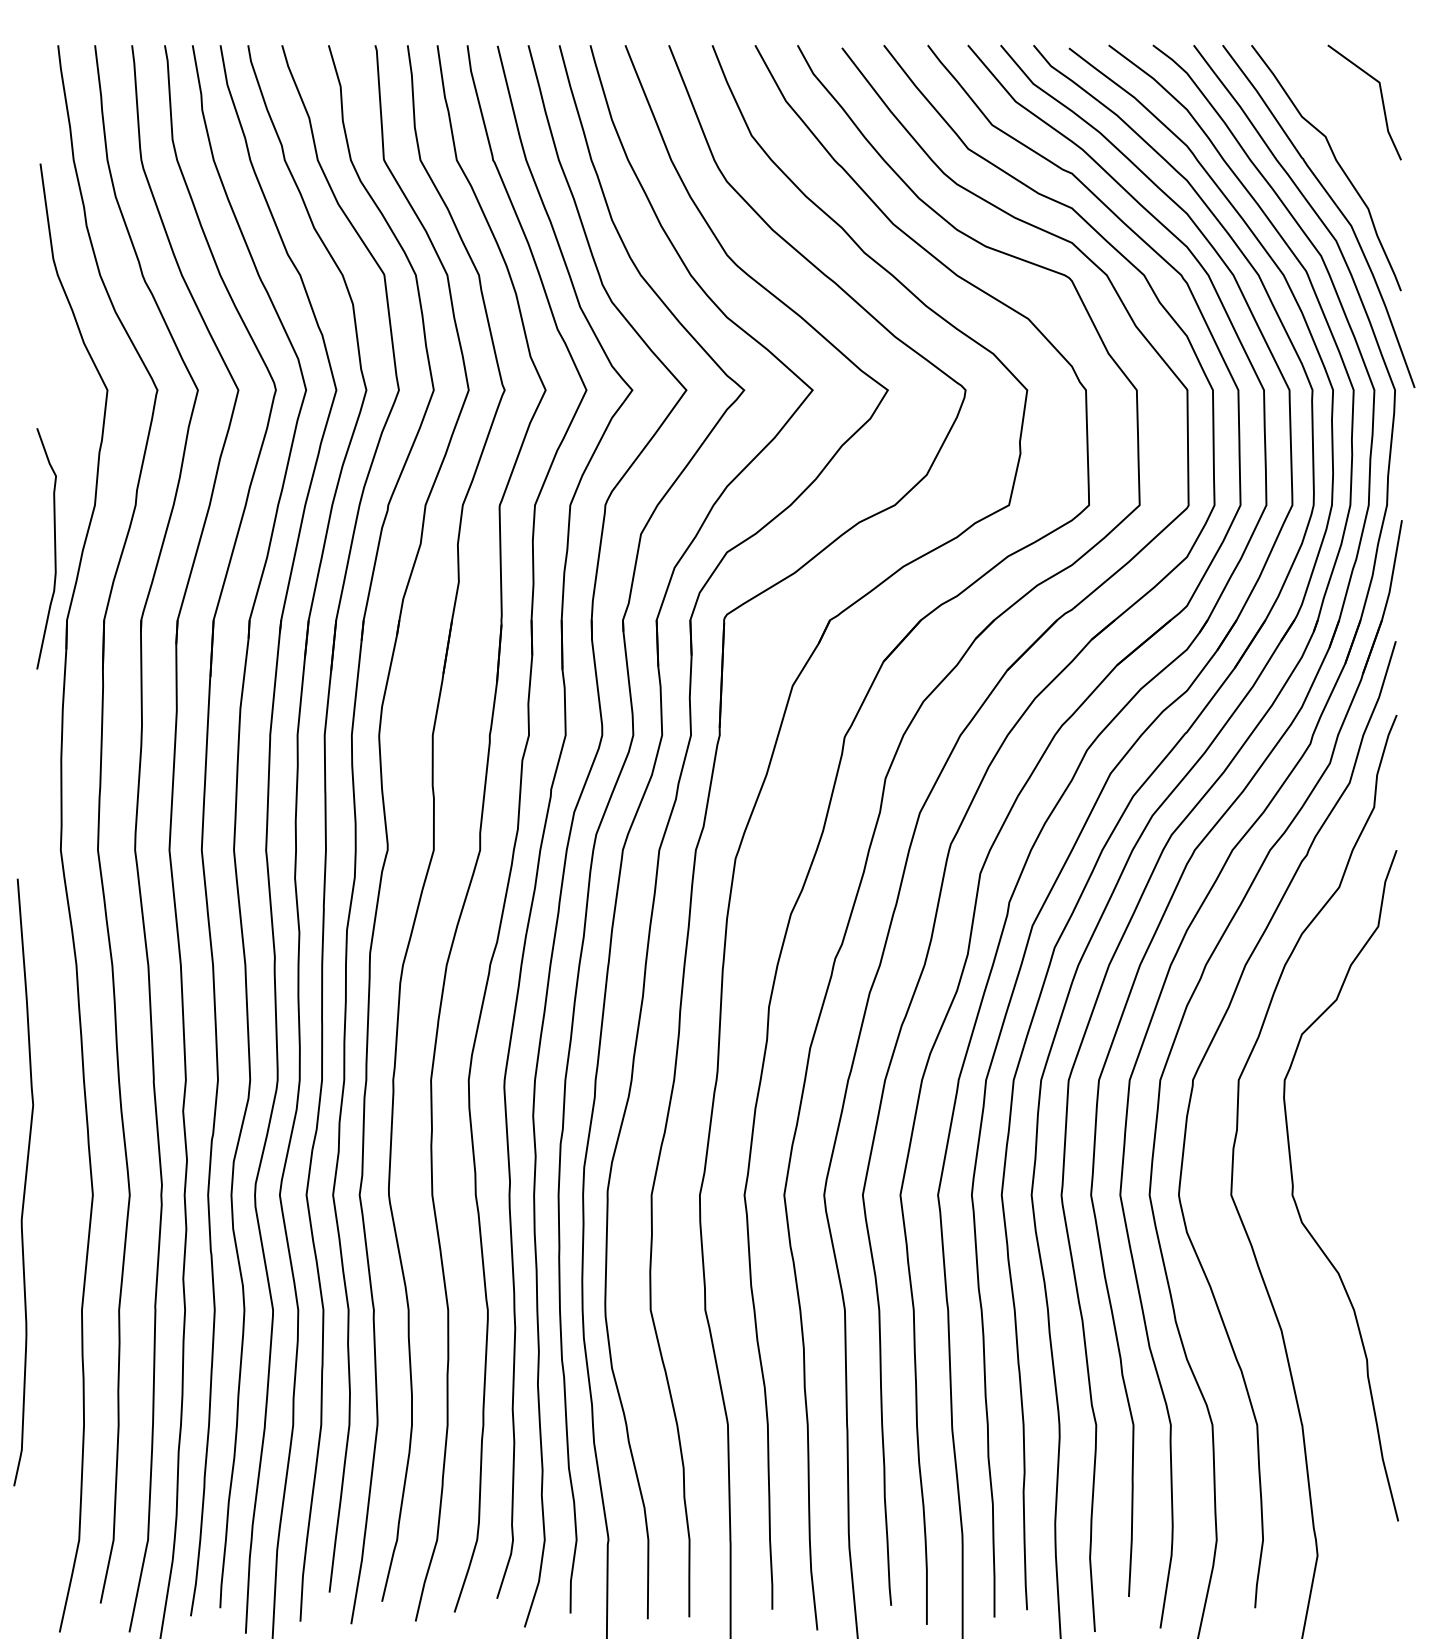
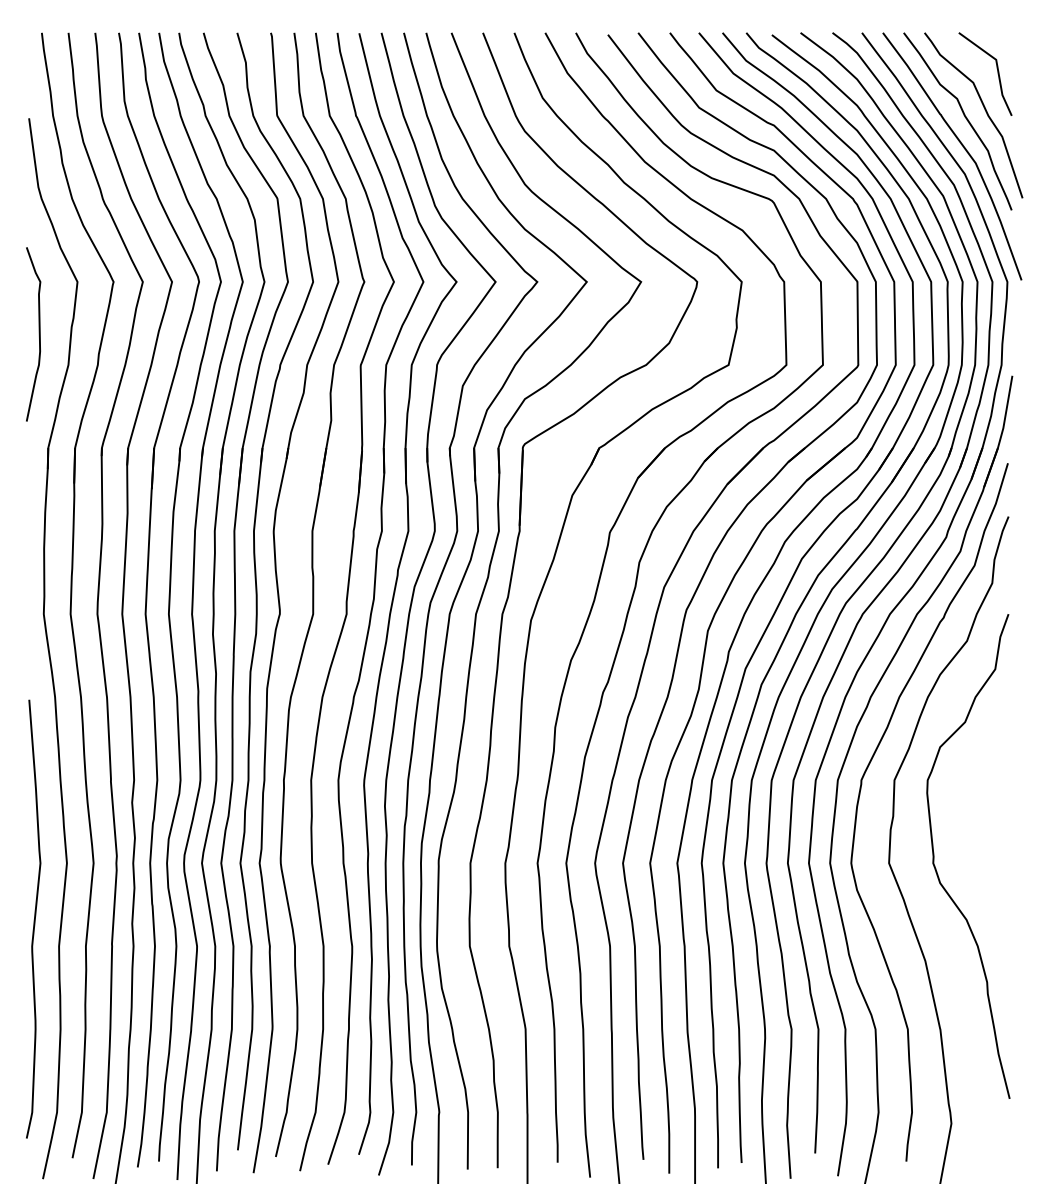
curve: (1363, 151) -> (984, 109), added
curve: (54, 548) -> (39, 334), moved
curve: (24, 1182) -> (34, 919), moved

